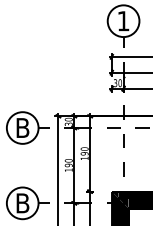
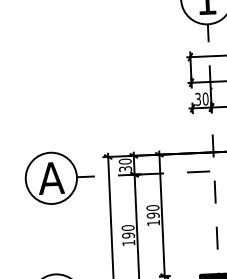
text: (22, 127) -> (51, 177), B -> A

